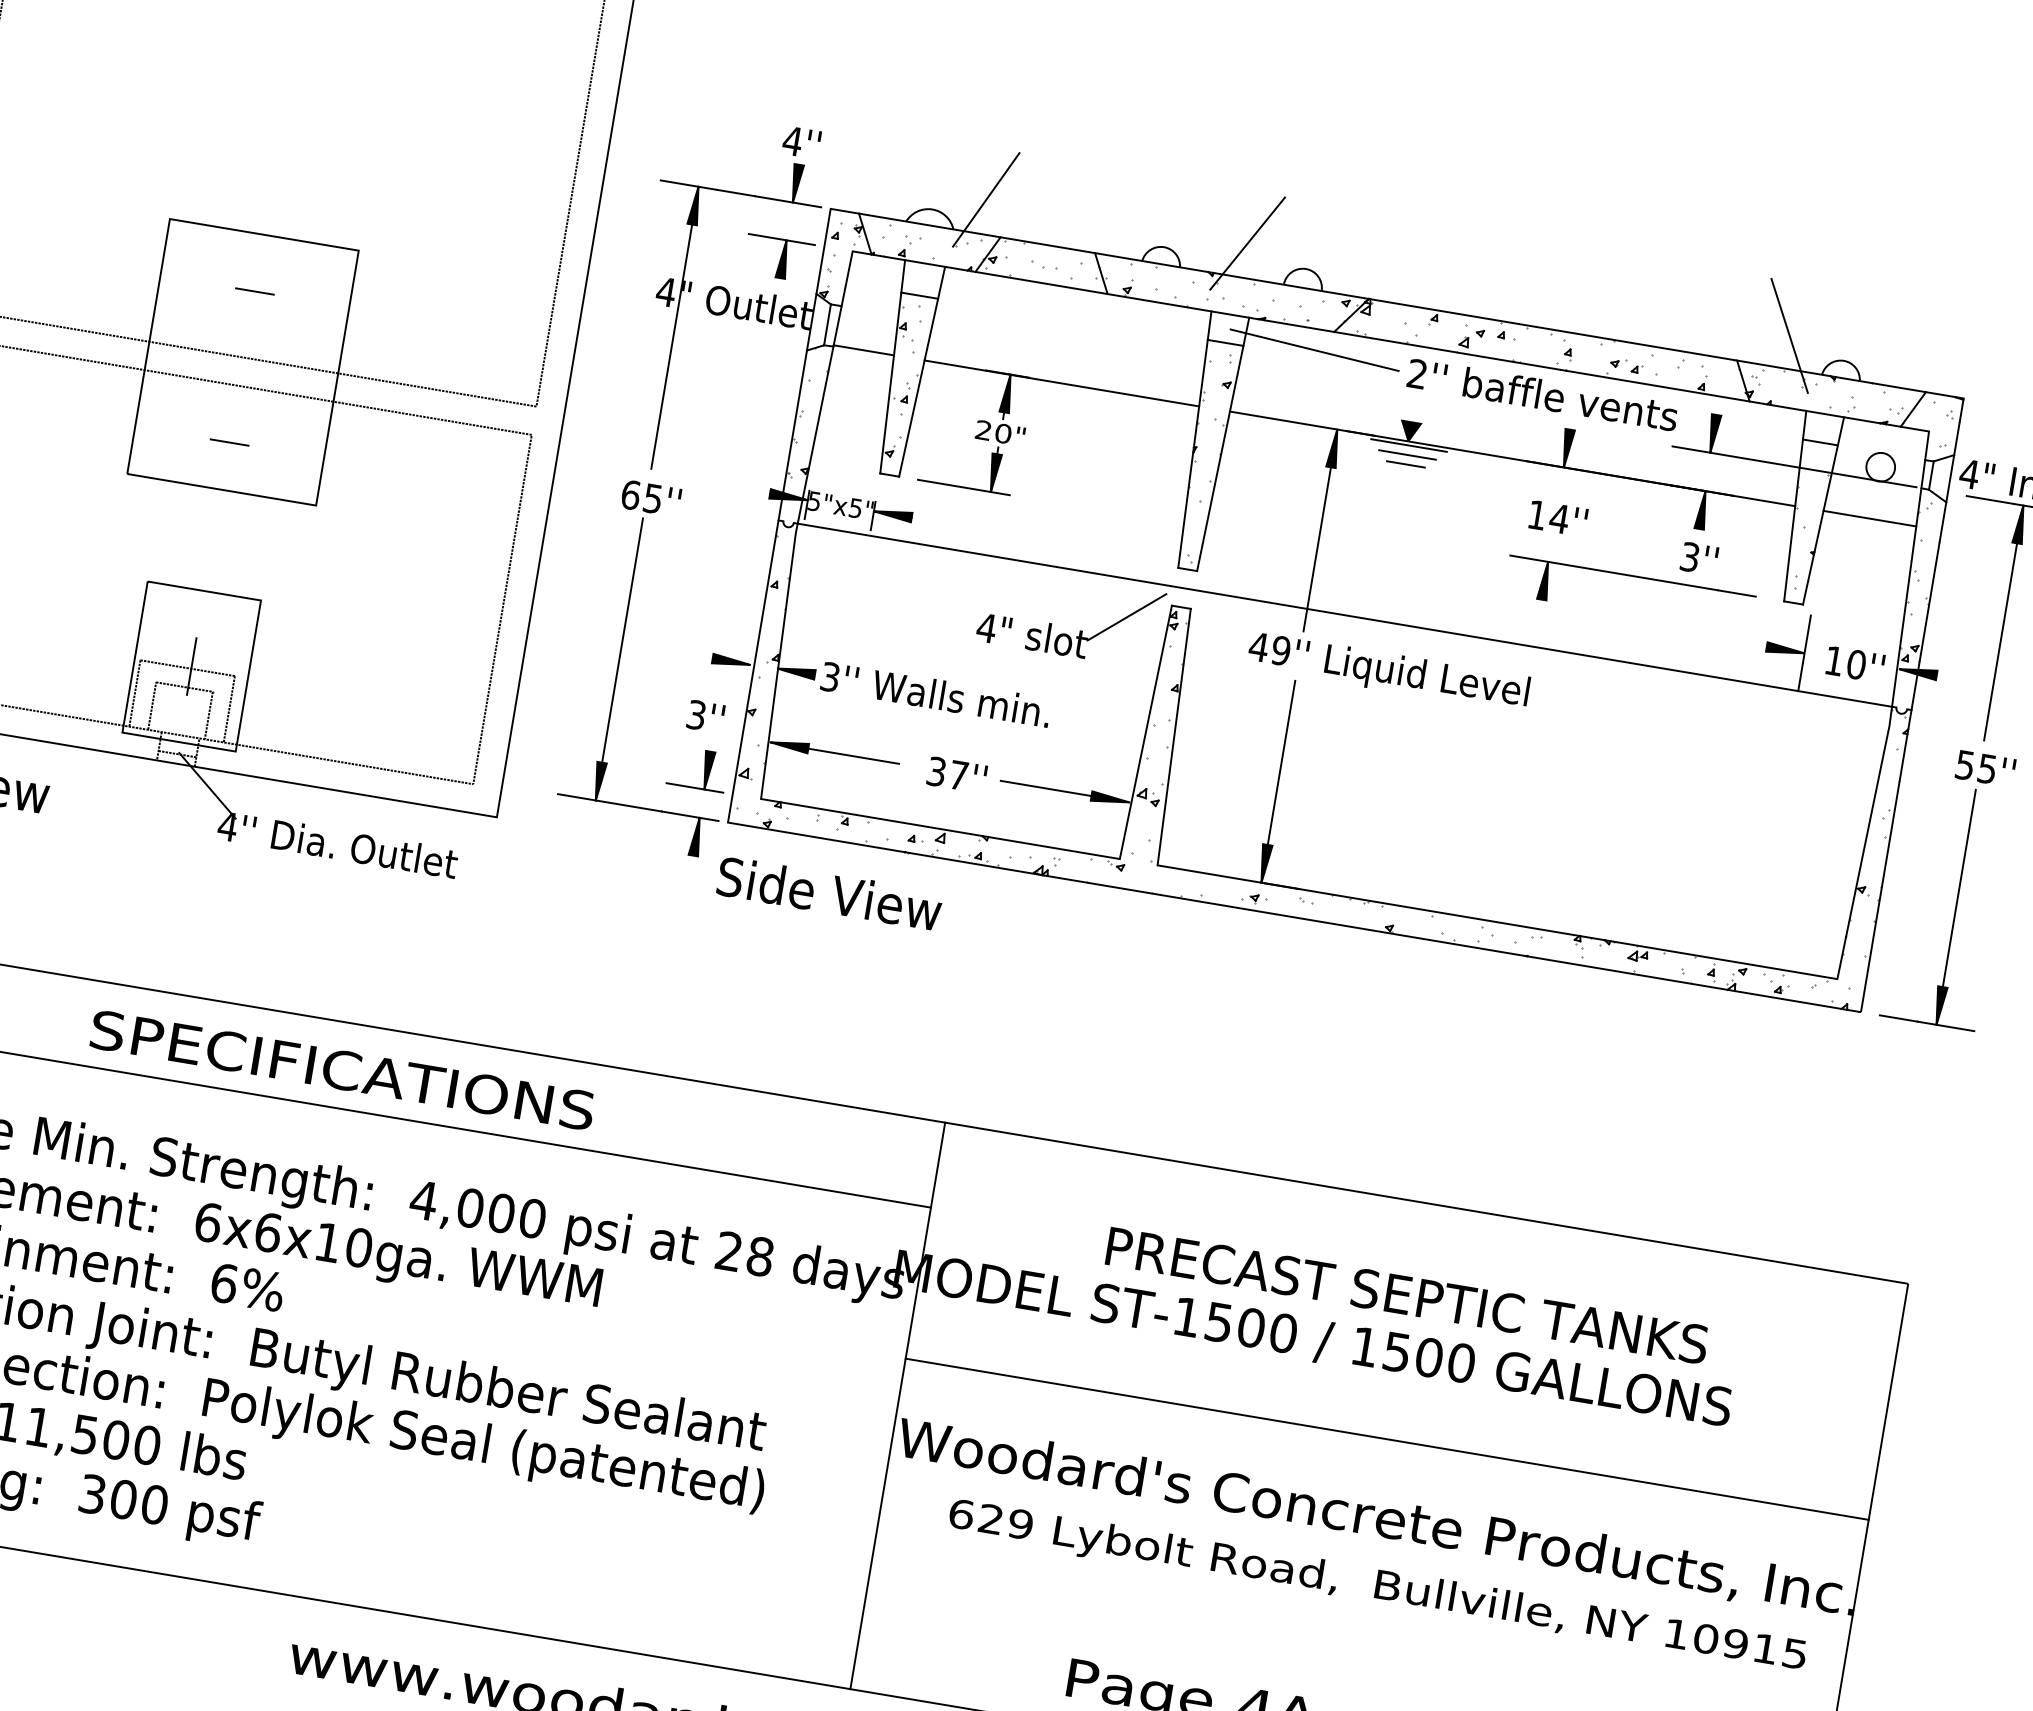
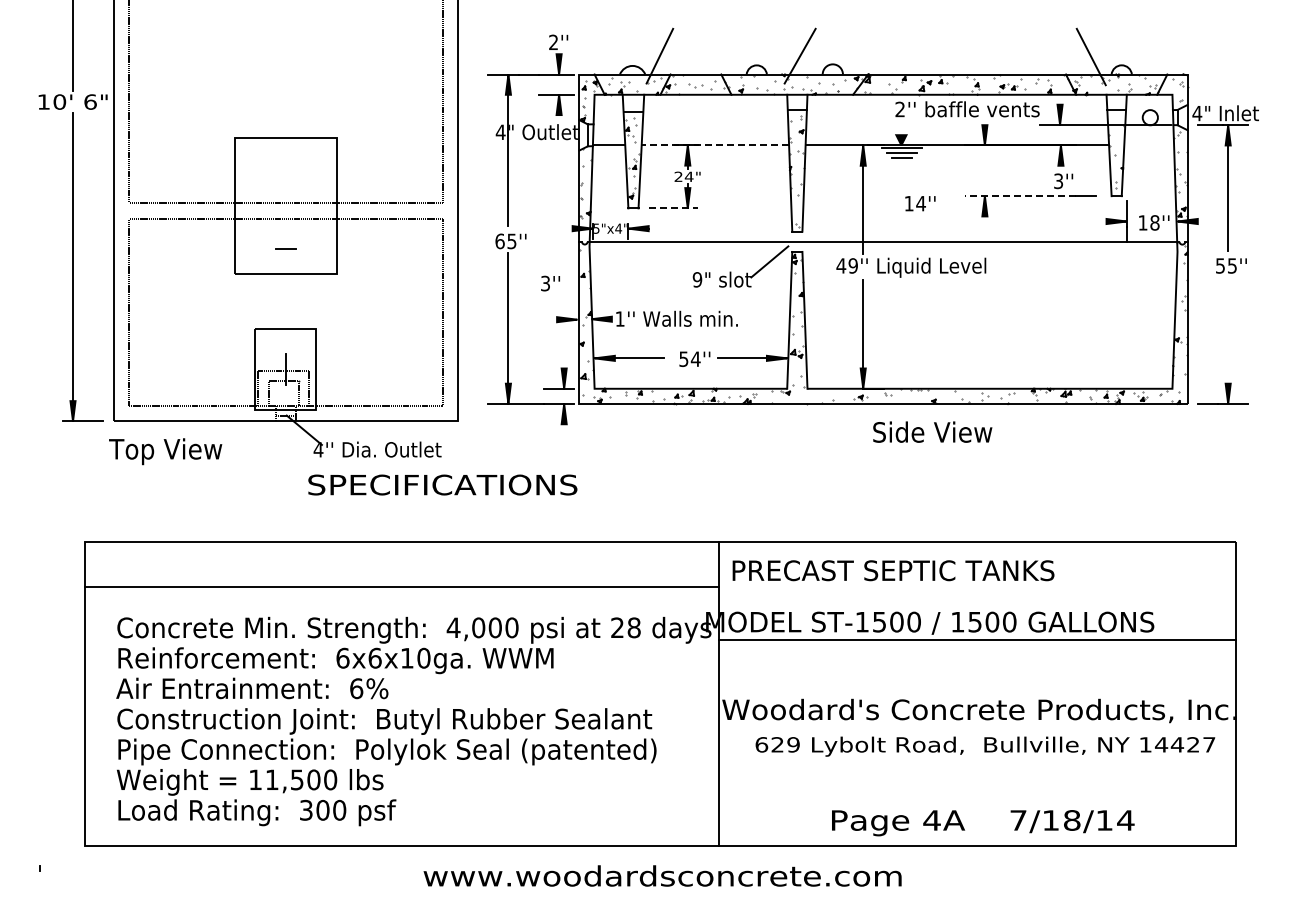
text: (792, 139) -> (553, 41), 4'' -> 2''
line: (254, 290) -> (285, 167), removed
line: (1314, 349) -> (844, 105), removed
line: (1062, 383) -> (715, 145), solid -> dashed
text: (1002, 432) -> (688, 176), 20" -> 24"
line: (964, 487) -> (673, 208), solid -> dashed
text: (855, 507) -> (618, 228), 5"x5" -> 5"x4"
text: (1558, 518) -> (920, 203), moved
line: (1870, 518) -> (1149, 145), removed
line: (1614, 573) -> (1020, 196), solid -> dashed
text: (986, 627) -> (697, 279), 4" -> 9"
text: (1855, 663) -> (1154, 222), 10'' -> 18''
text: (829, 675) -> (619, 318), 3'' -> 1''
text: (705, 716) -> (550, 283), moved
text: (947, 772) -> (689, 358), 37'' -> 54''
text: (829, 892) -> (932, 431), moved
line: (1956, 906) -> (1228, 340), removed
text: (342, 1069) -> (442, 484), moved
text: (1407, 1295) -> (893, 570), moved
line: (1387, 1439) -> (977, 640), moved
text: (1750, 1645) -> (1185, 744), 10915 -> 14427

